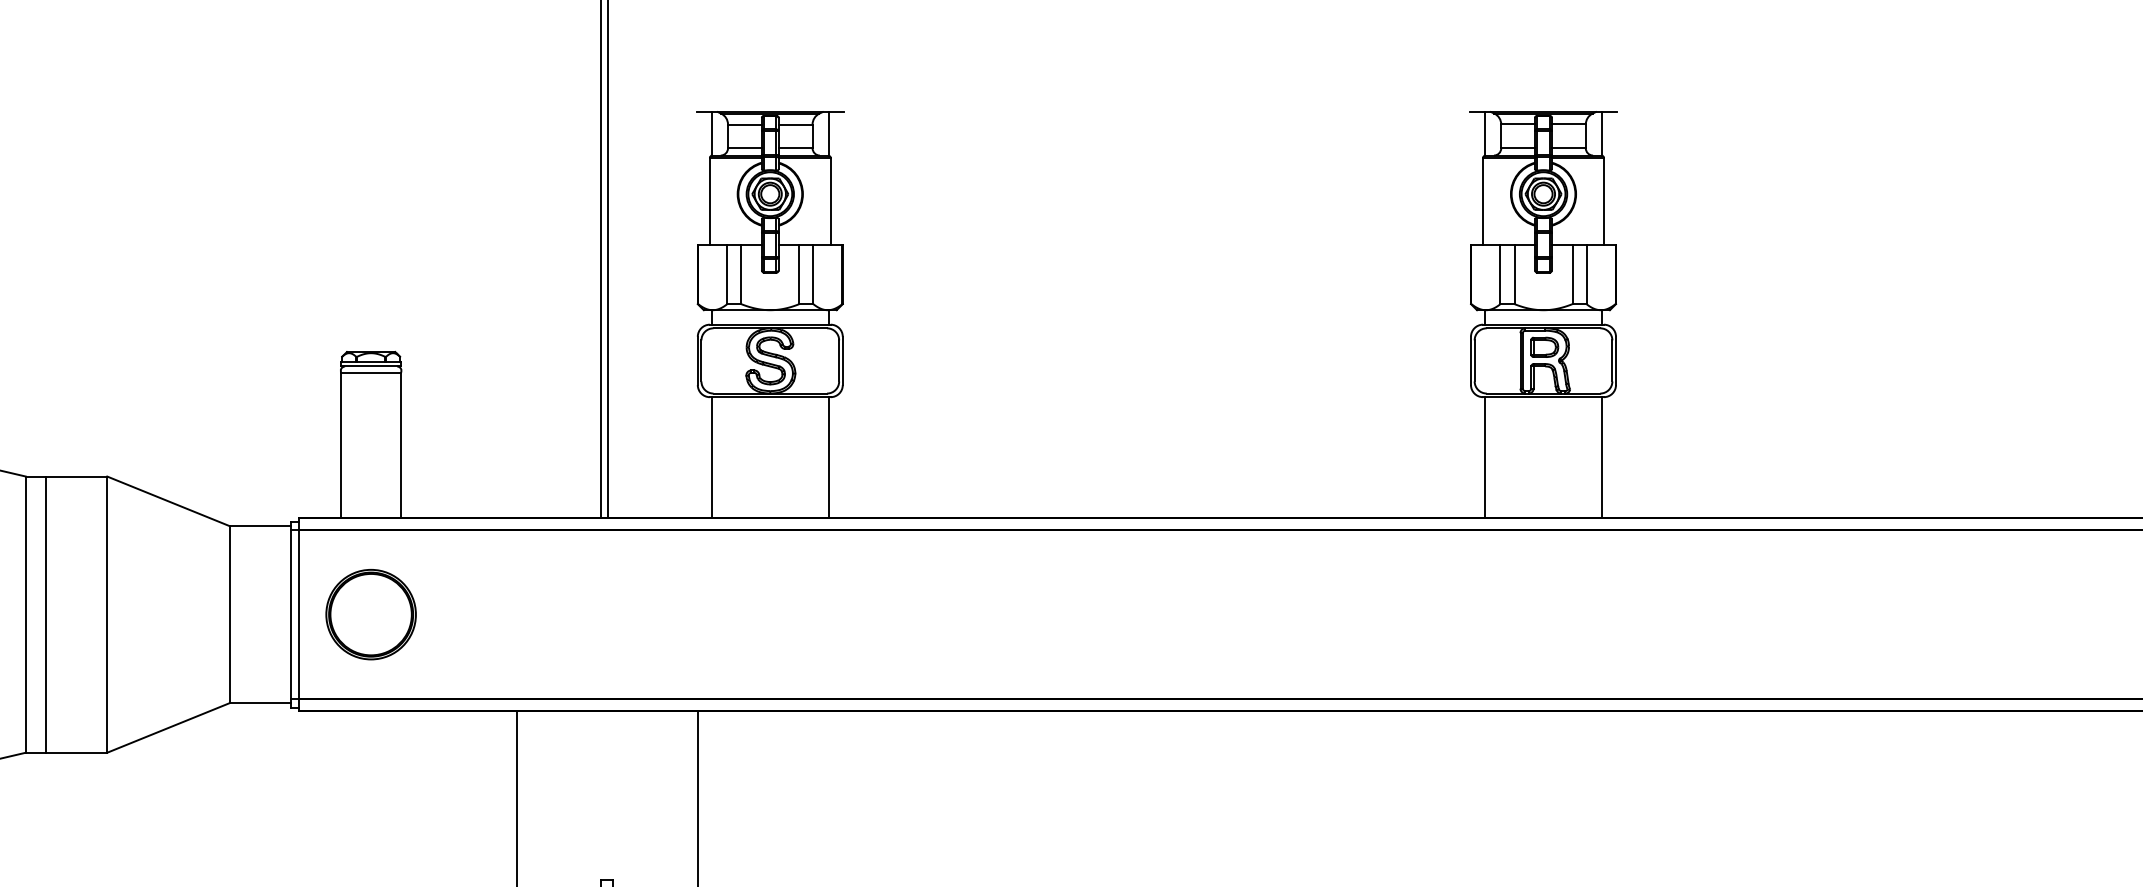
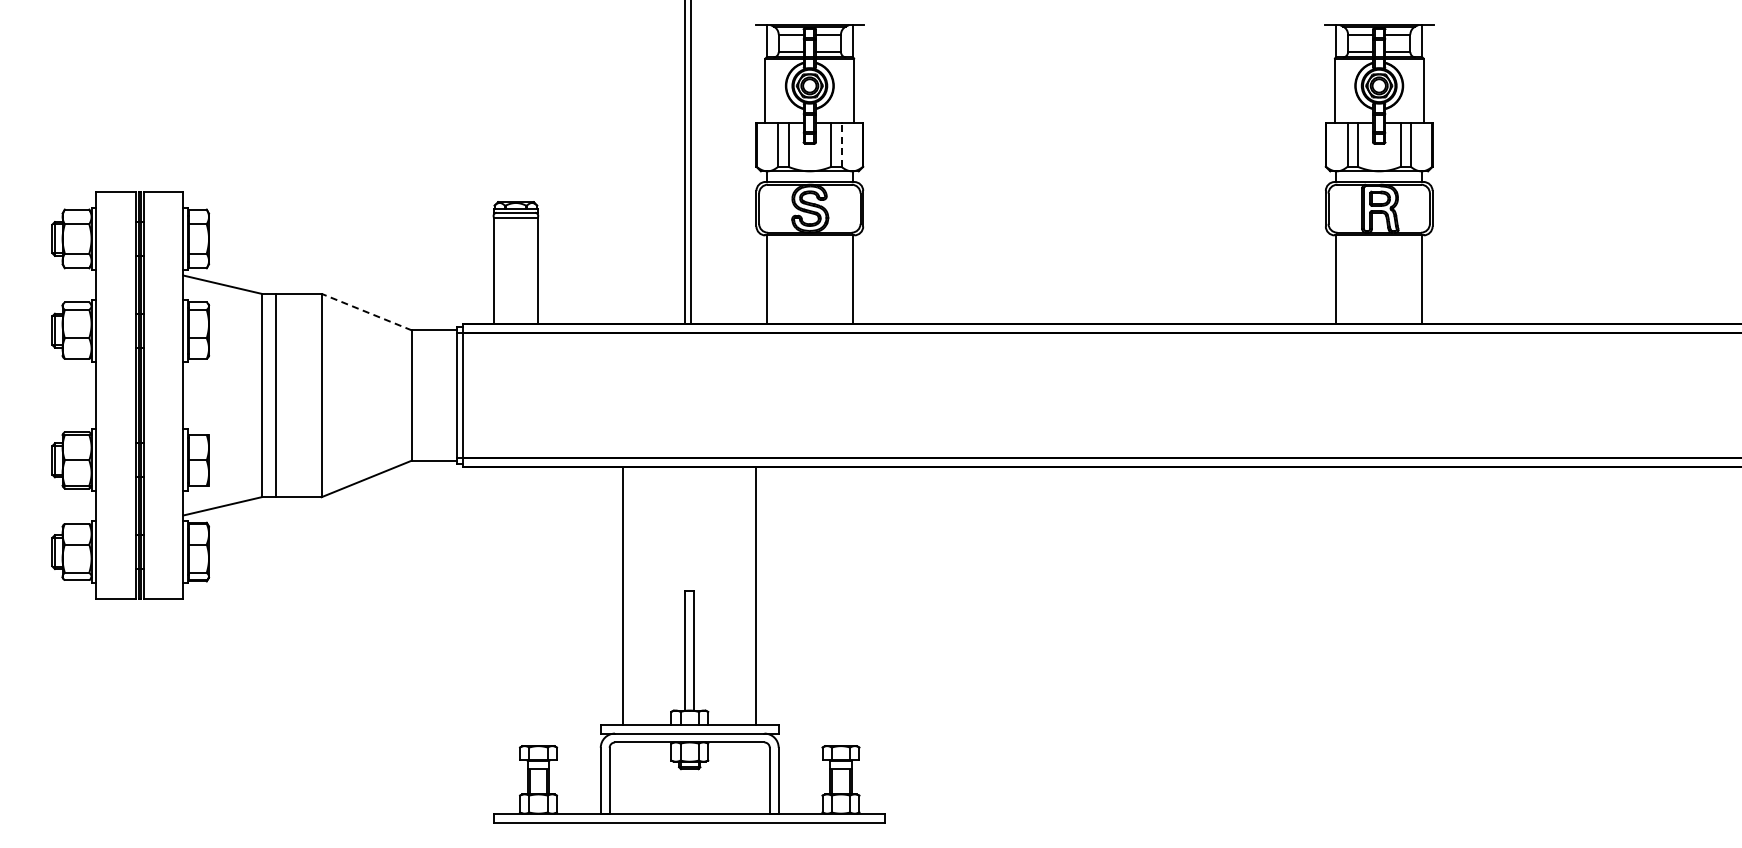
line: (813, 275) -> (841, 145), solid -> dashed
line: (168, 501) -> (366, 312), solid -> dashed
part: (370, 614) -> (515, 395), removed

